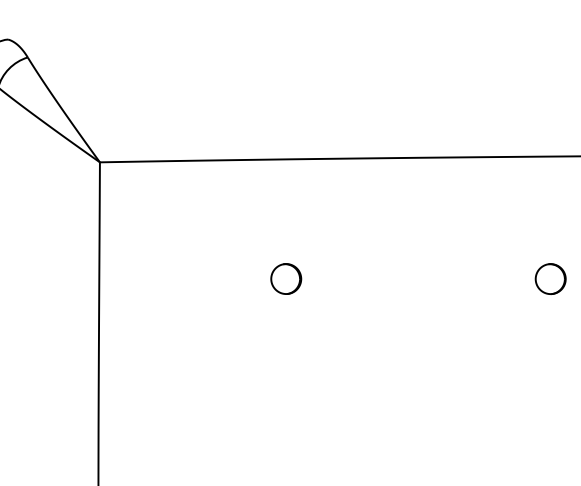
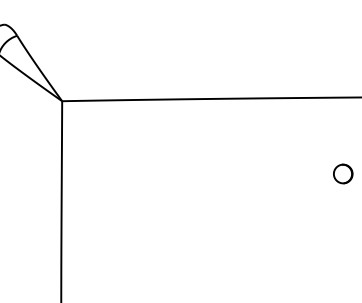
part: (286, 278) -> (178, 173), removed

